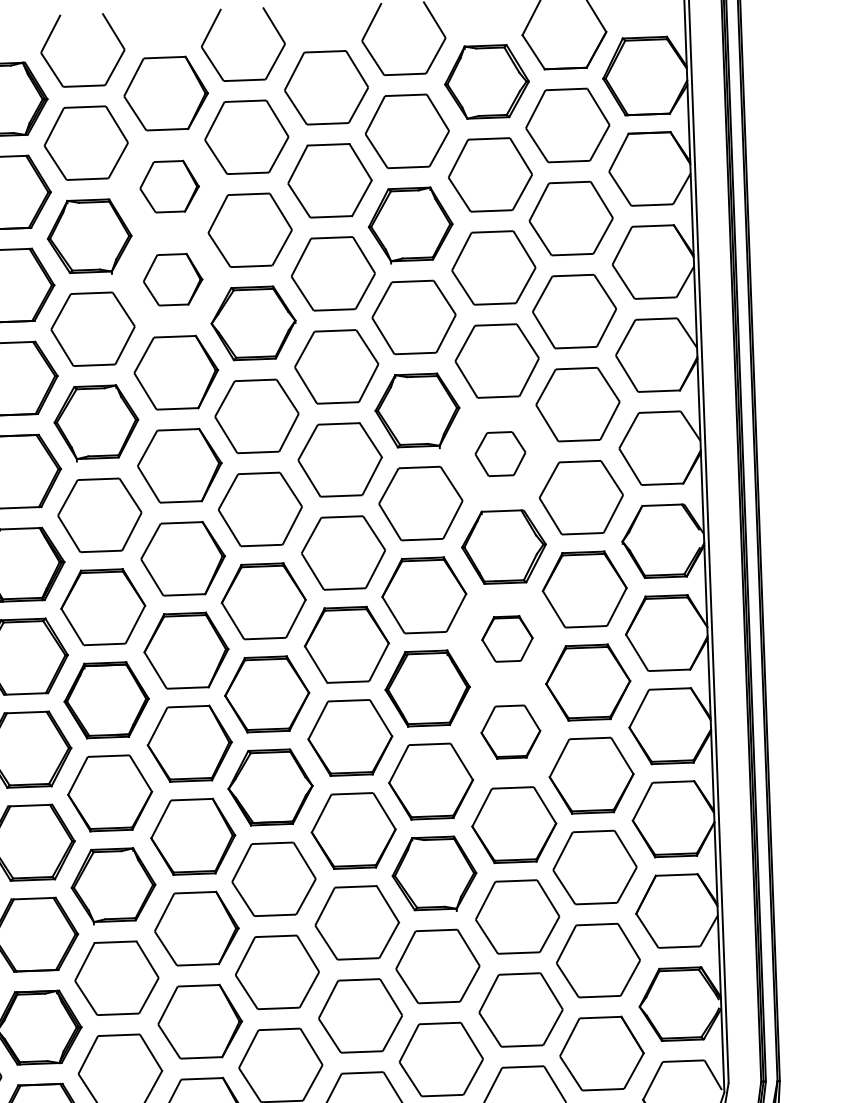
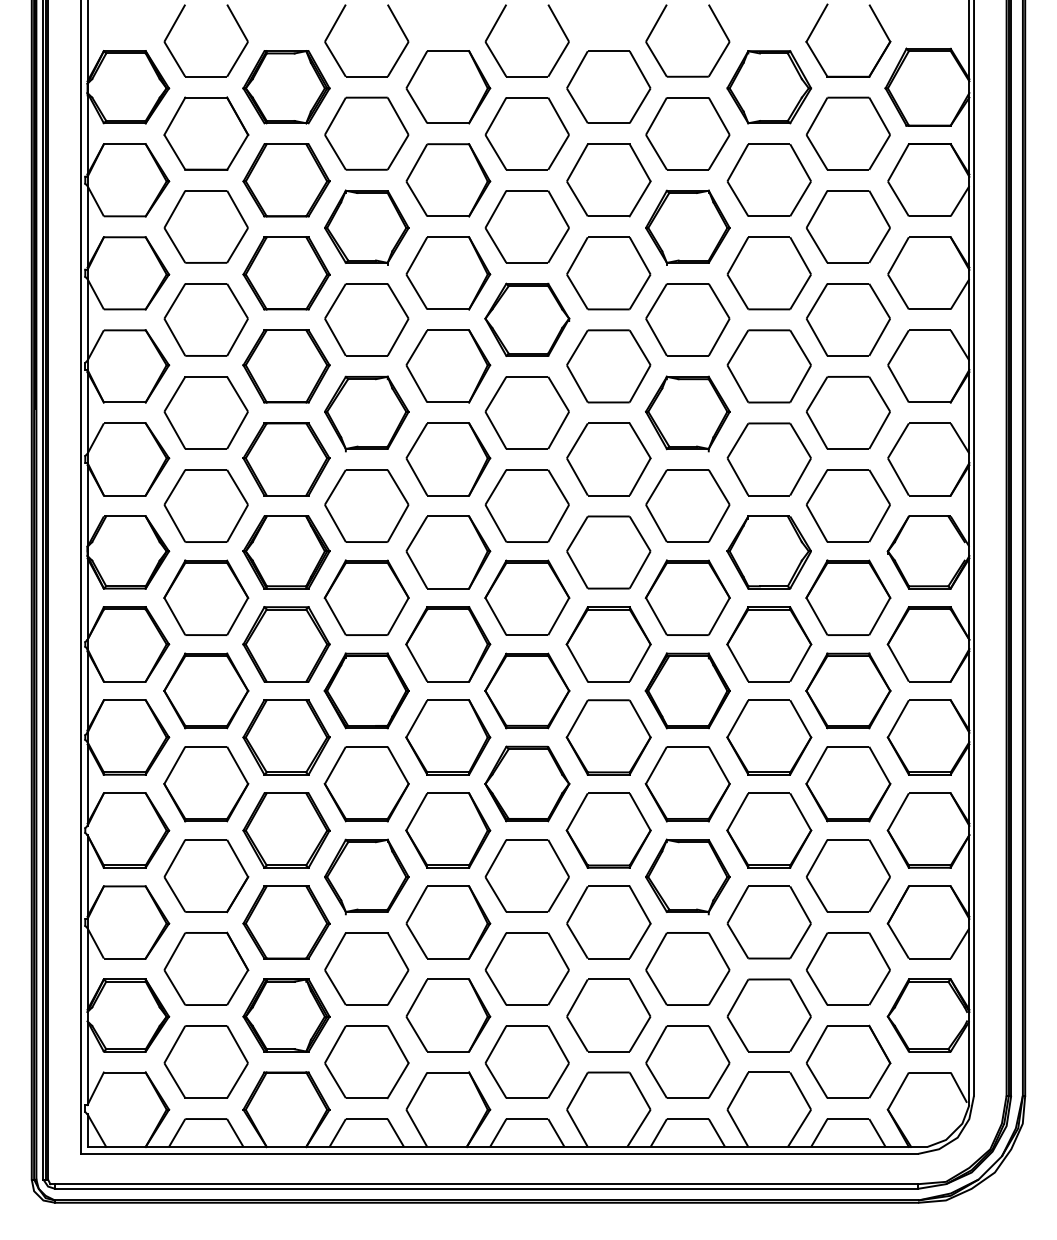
part: (169, 186) -> (448, 180), size x1.43
part: (173, 279) -> (448, 273), size x1.43
part: (499, 454) -> (768, 459), size x1.67
part: (507, 639) -> (769, 644), size x1.67
part: (511, 732) -> (769, 737), size x1.43

